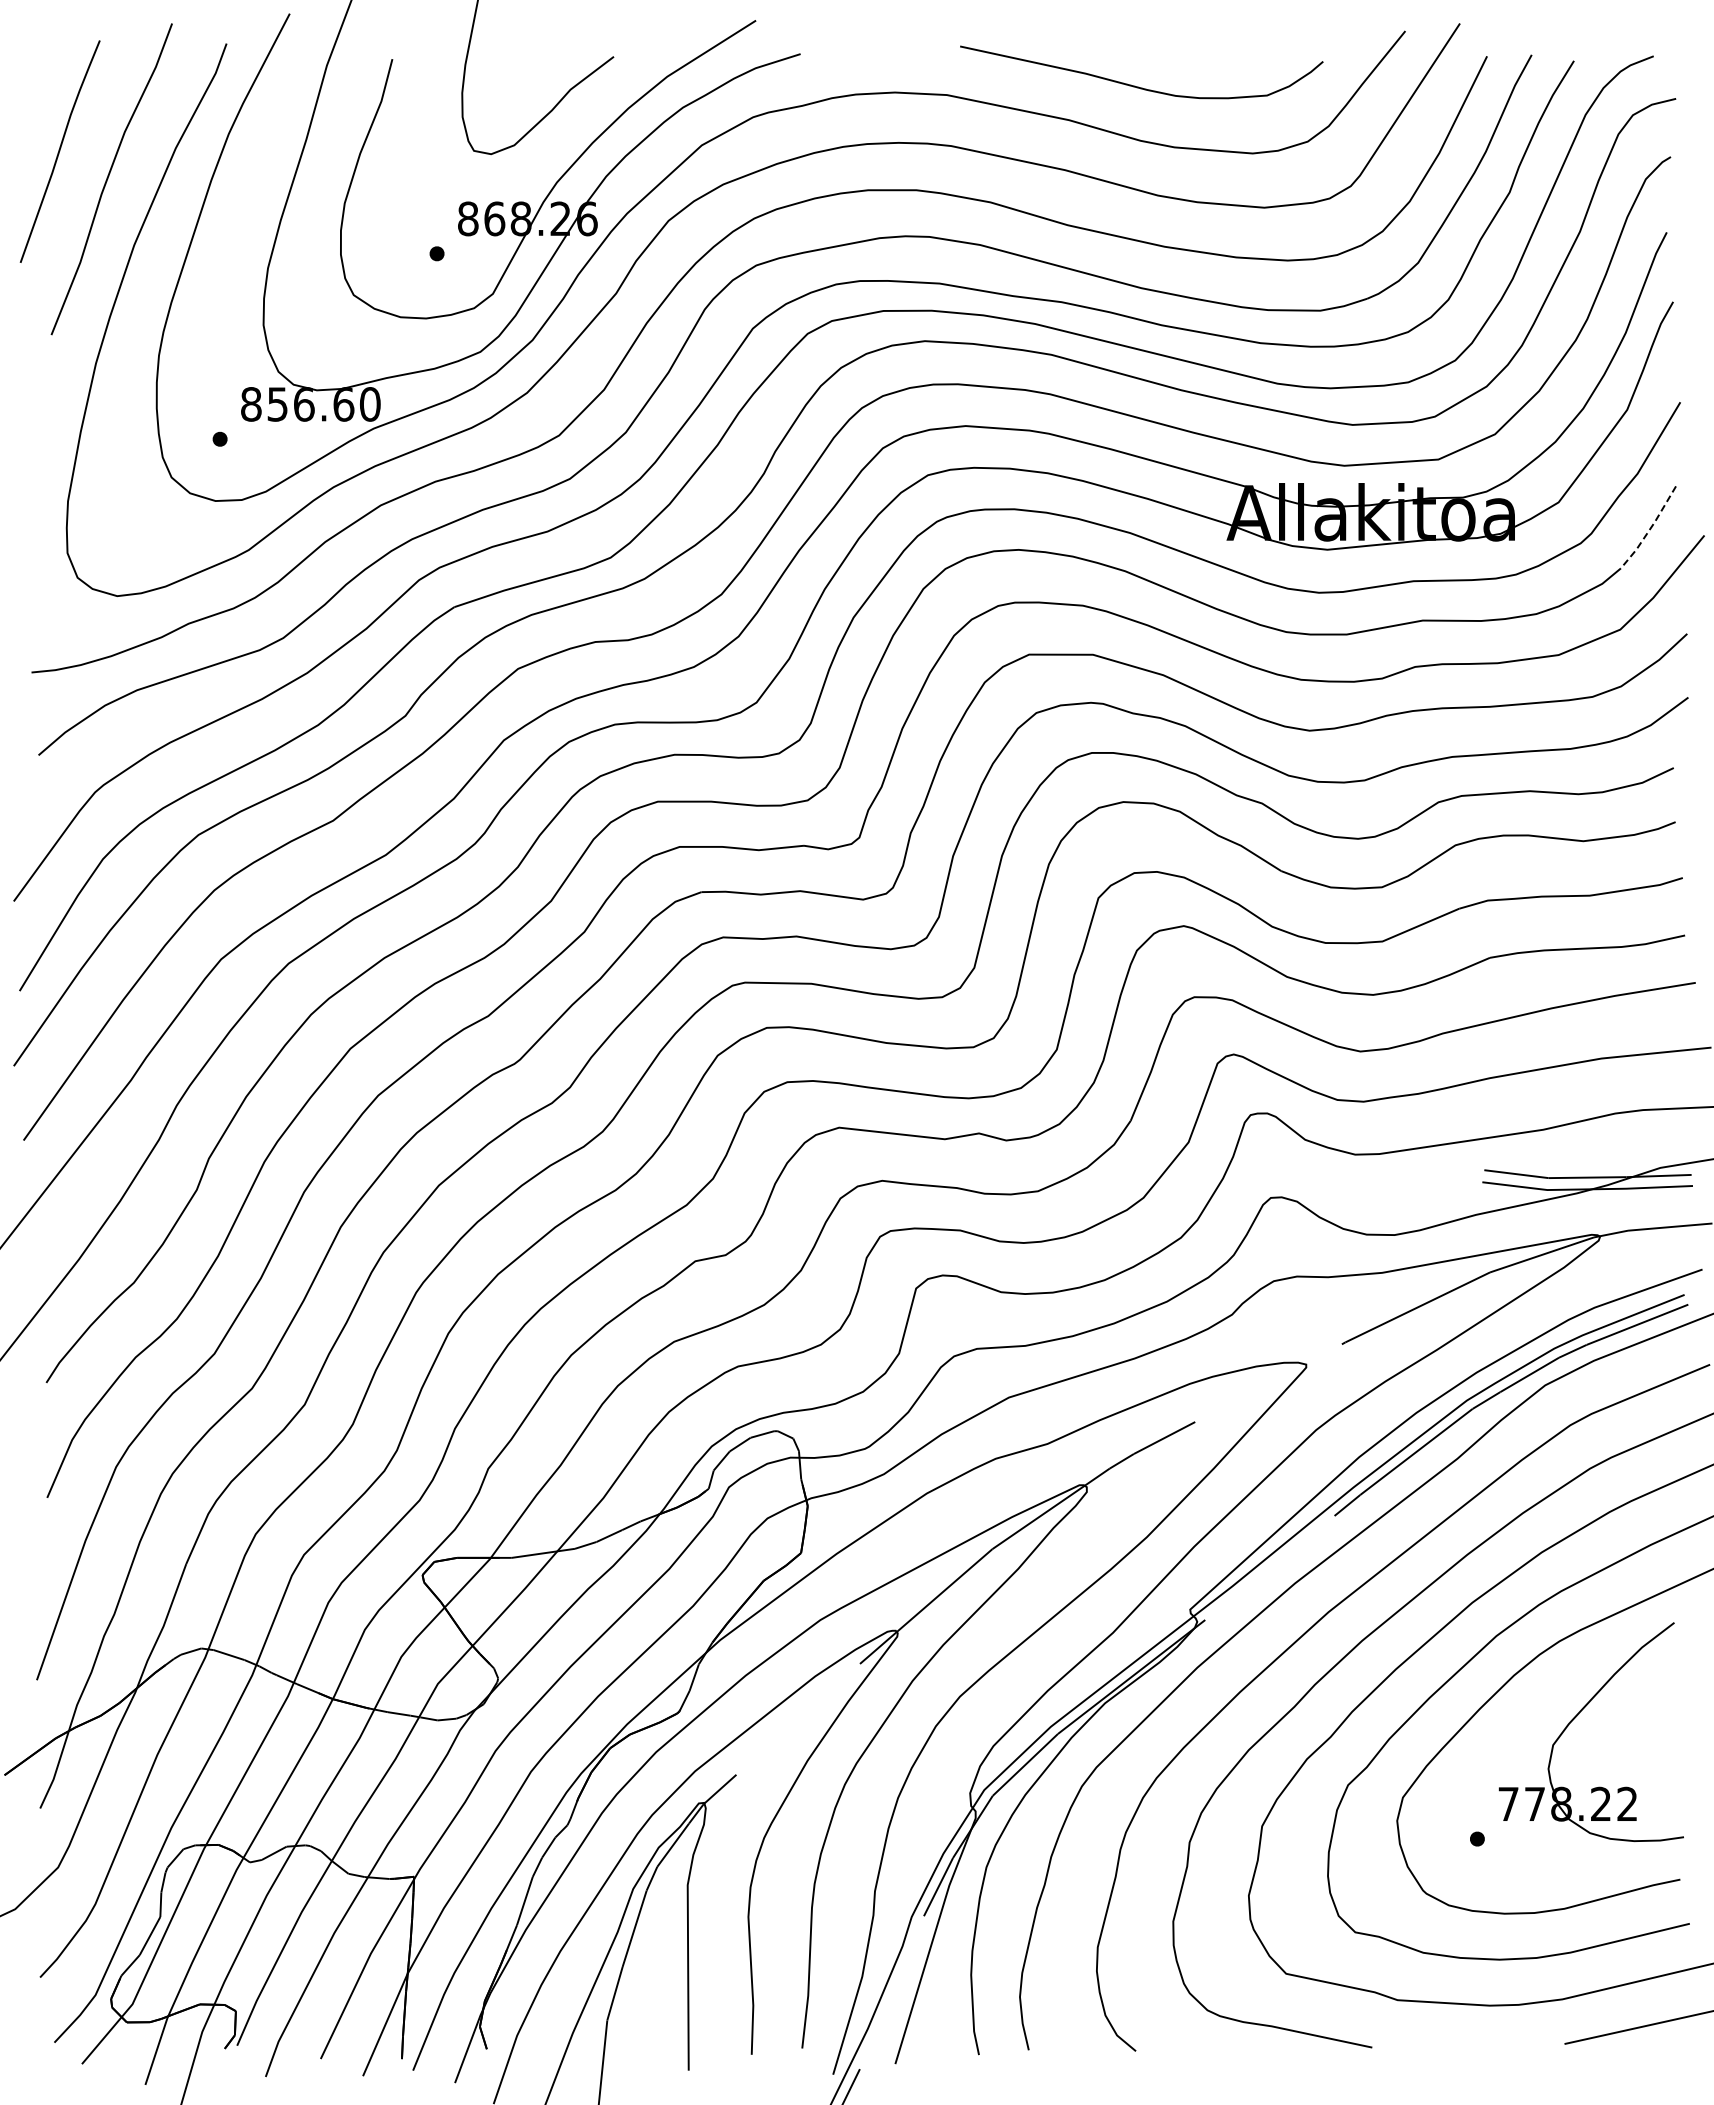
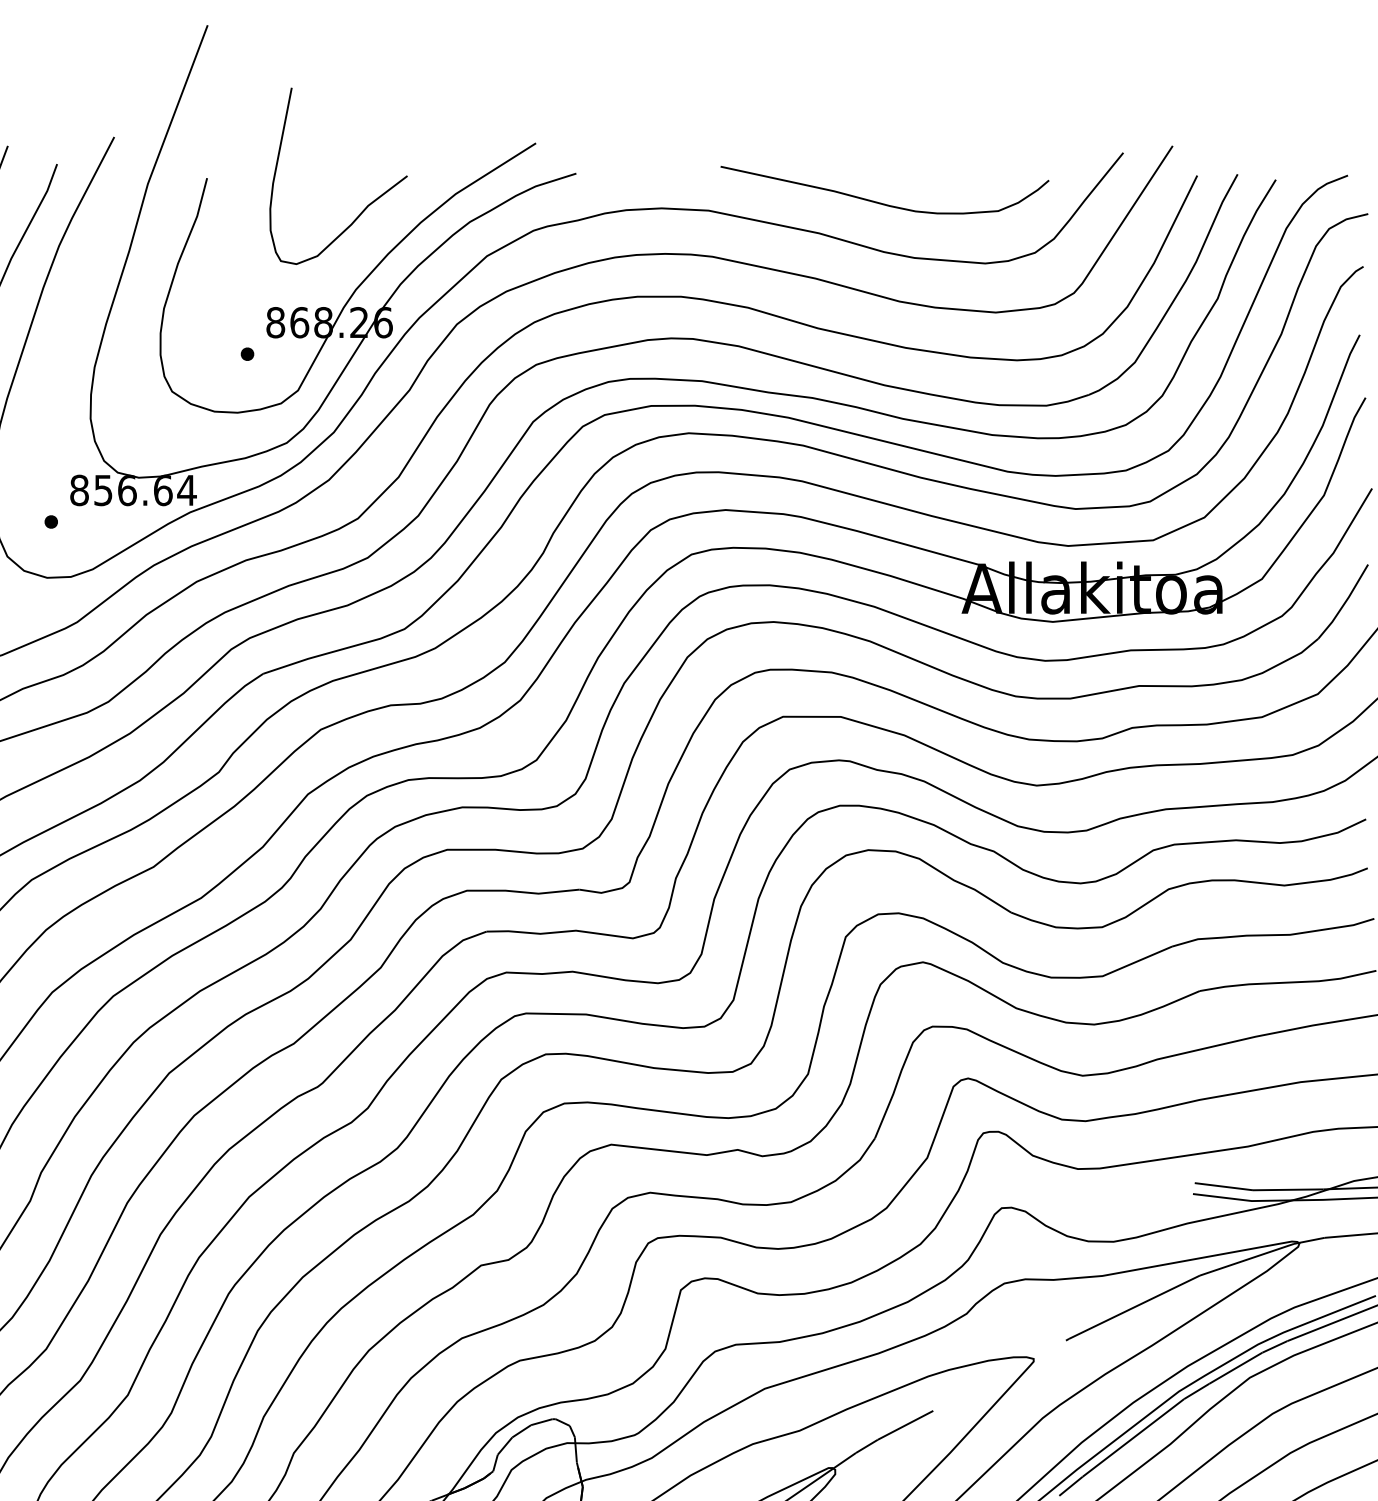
text: (370, 404) -> (187, 490), 856.60 -> 856.64
line: (1649, 529) -> (1344, 603), dashed -> solid

